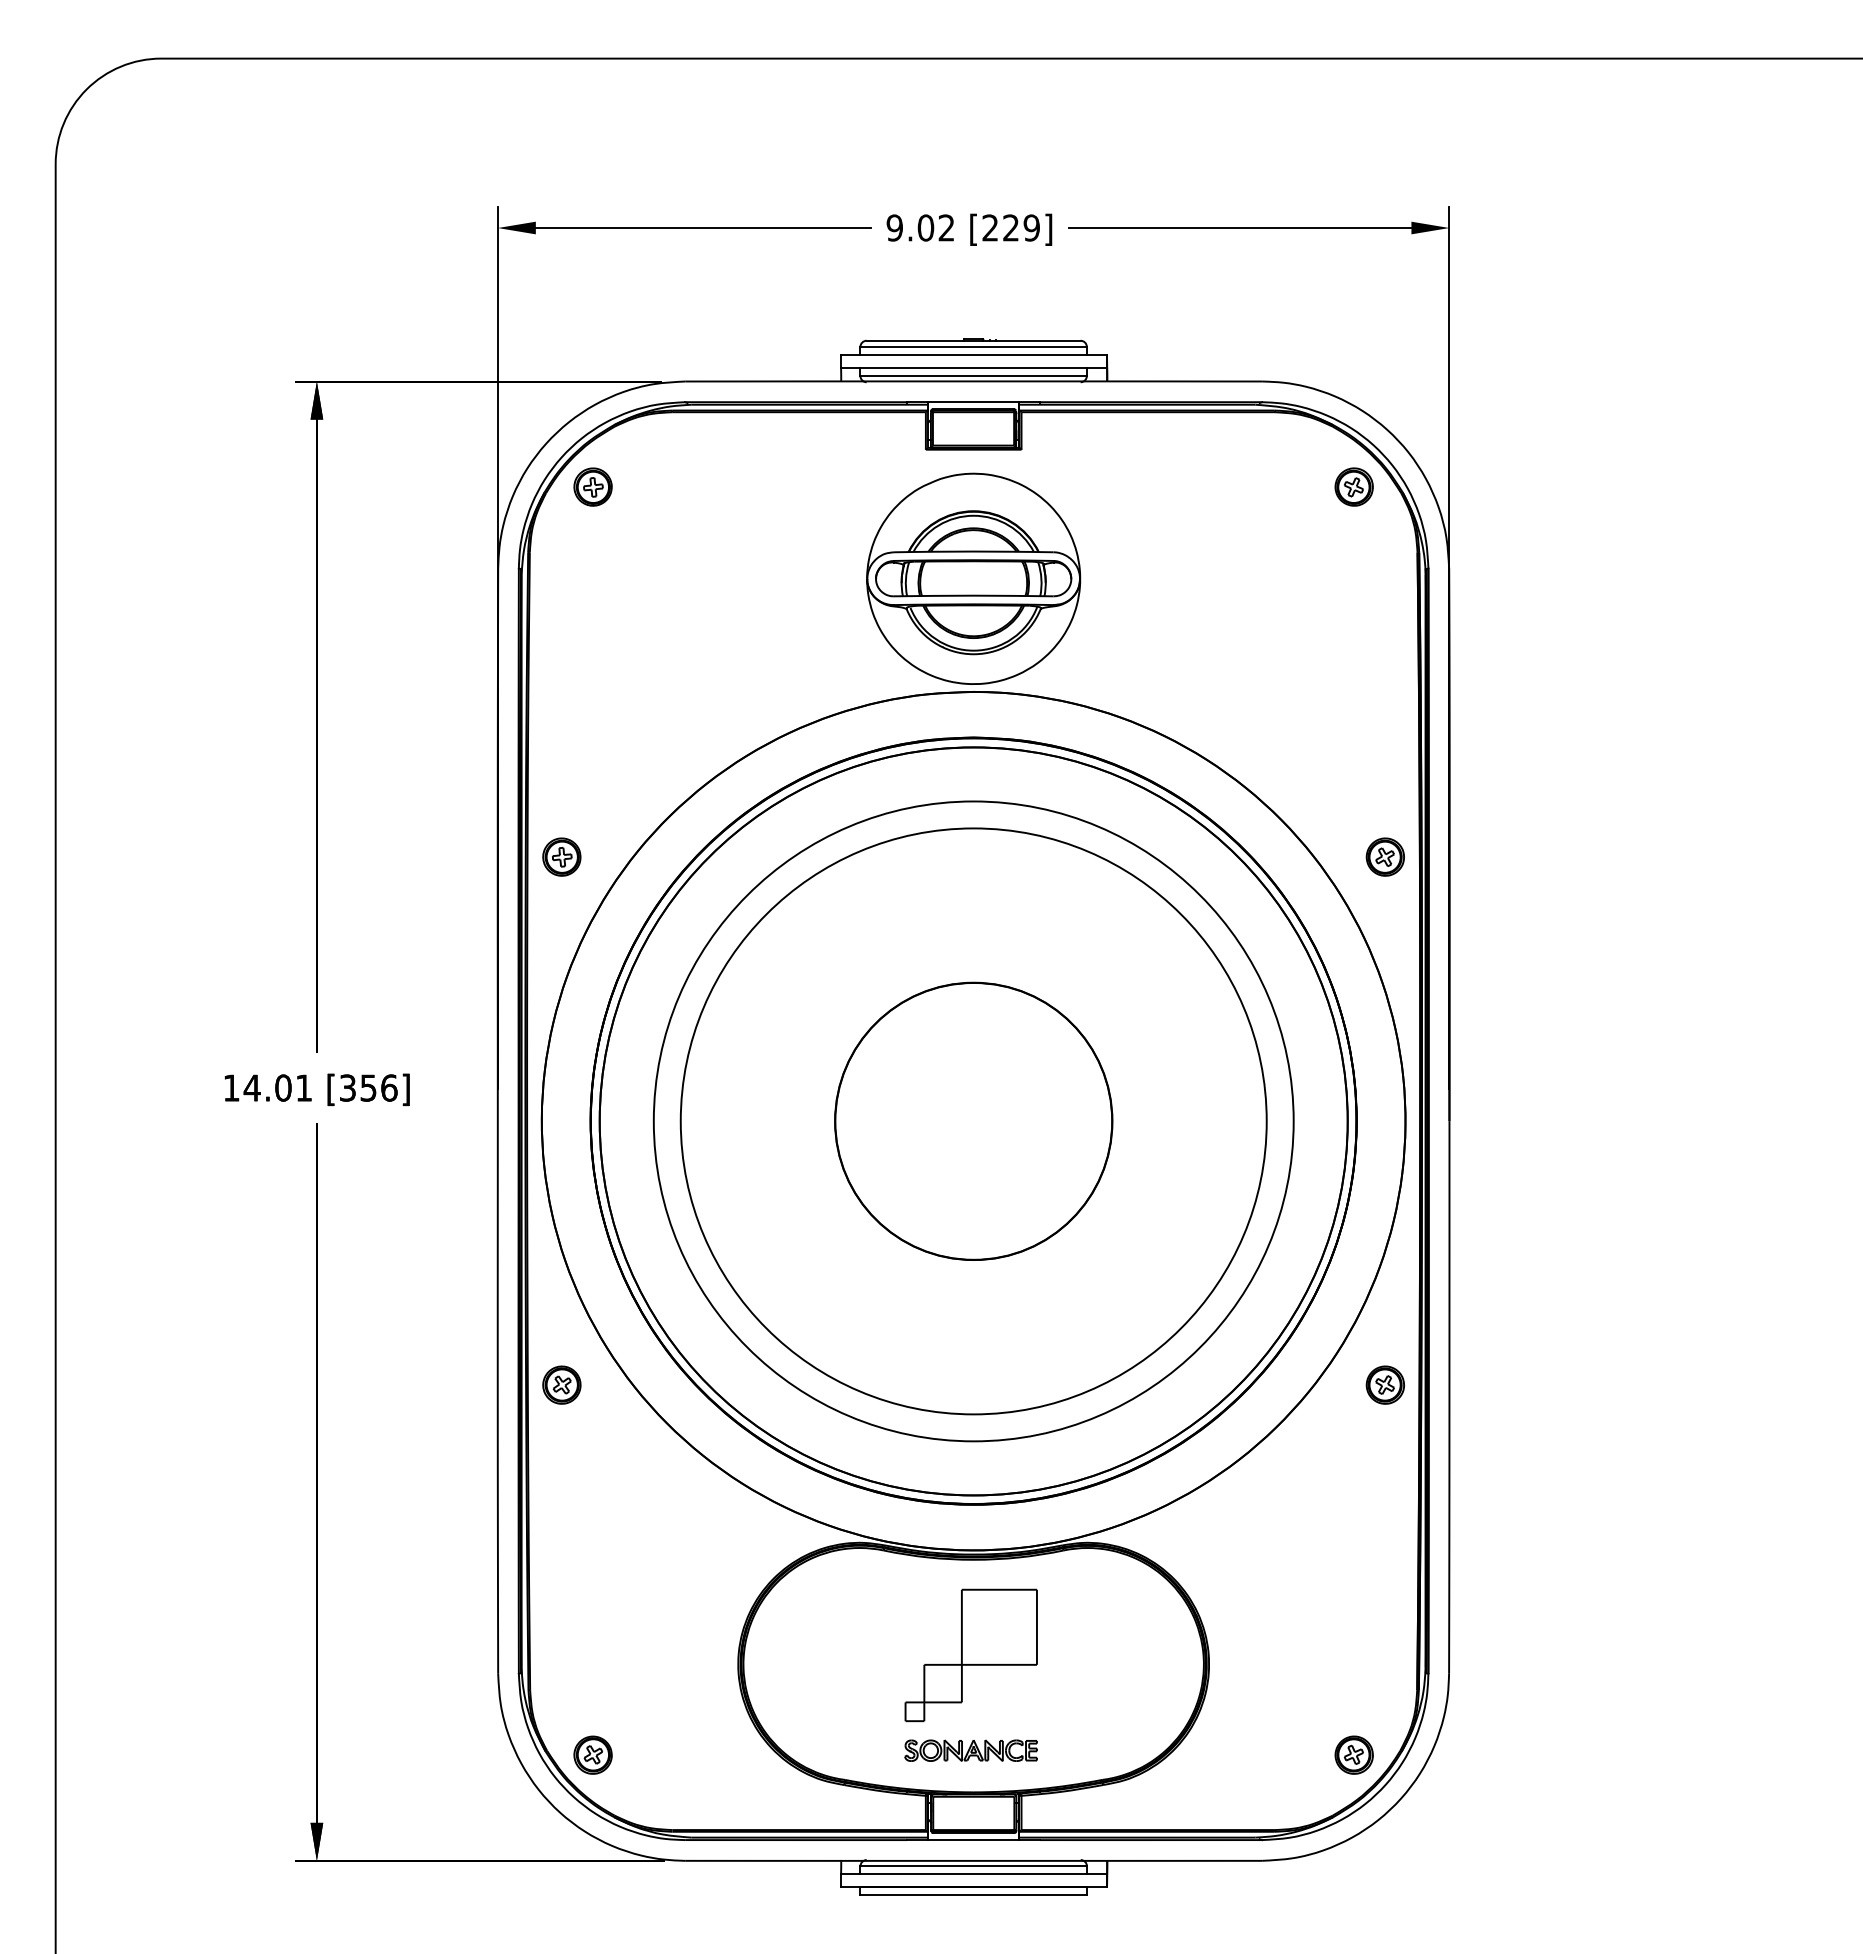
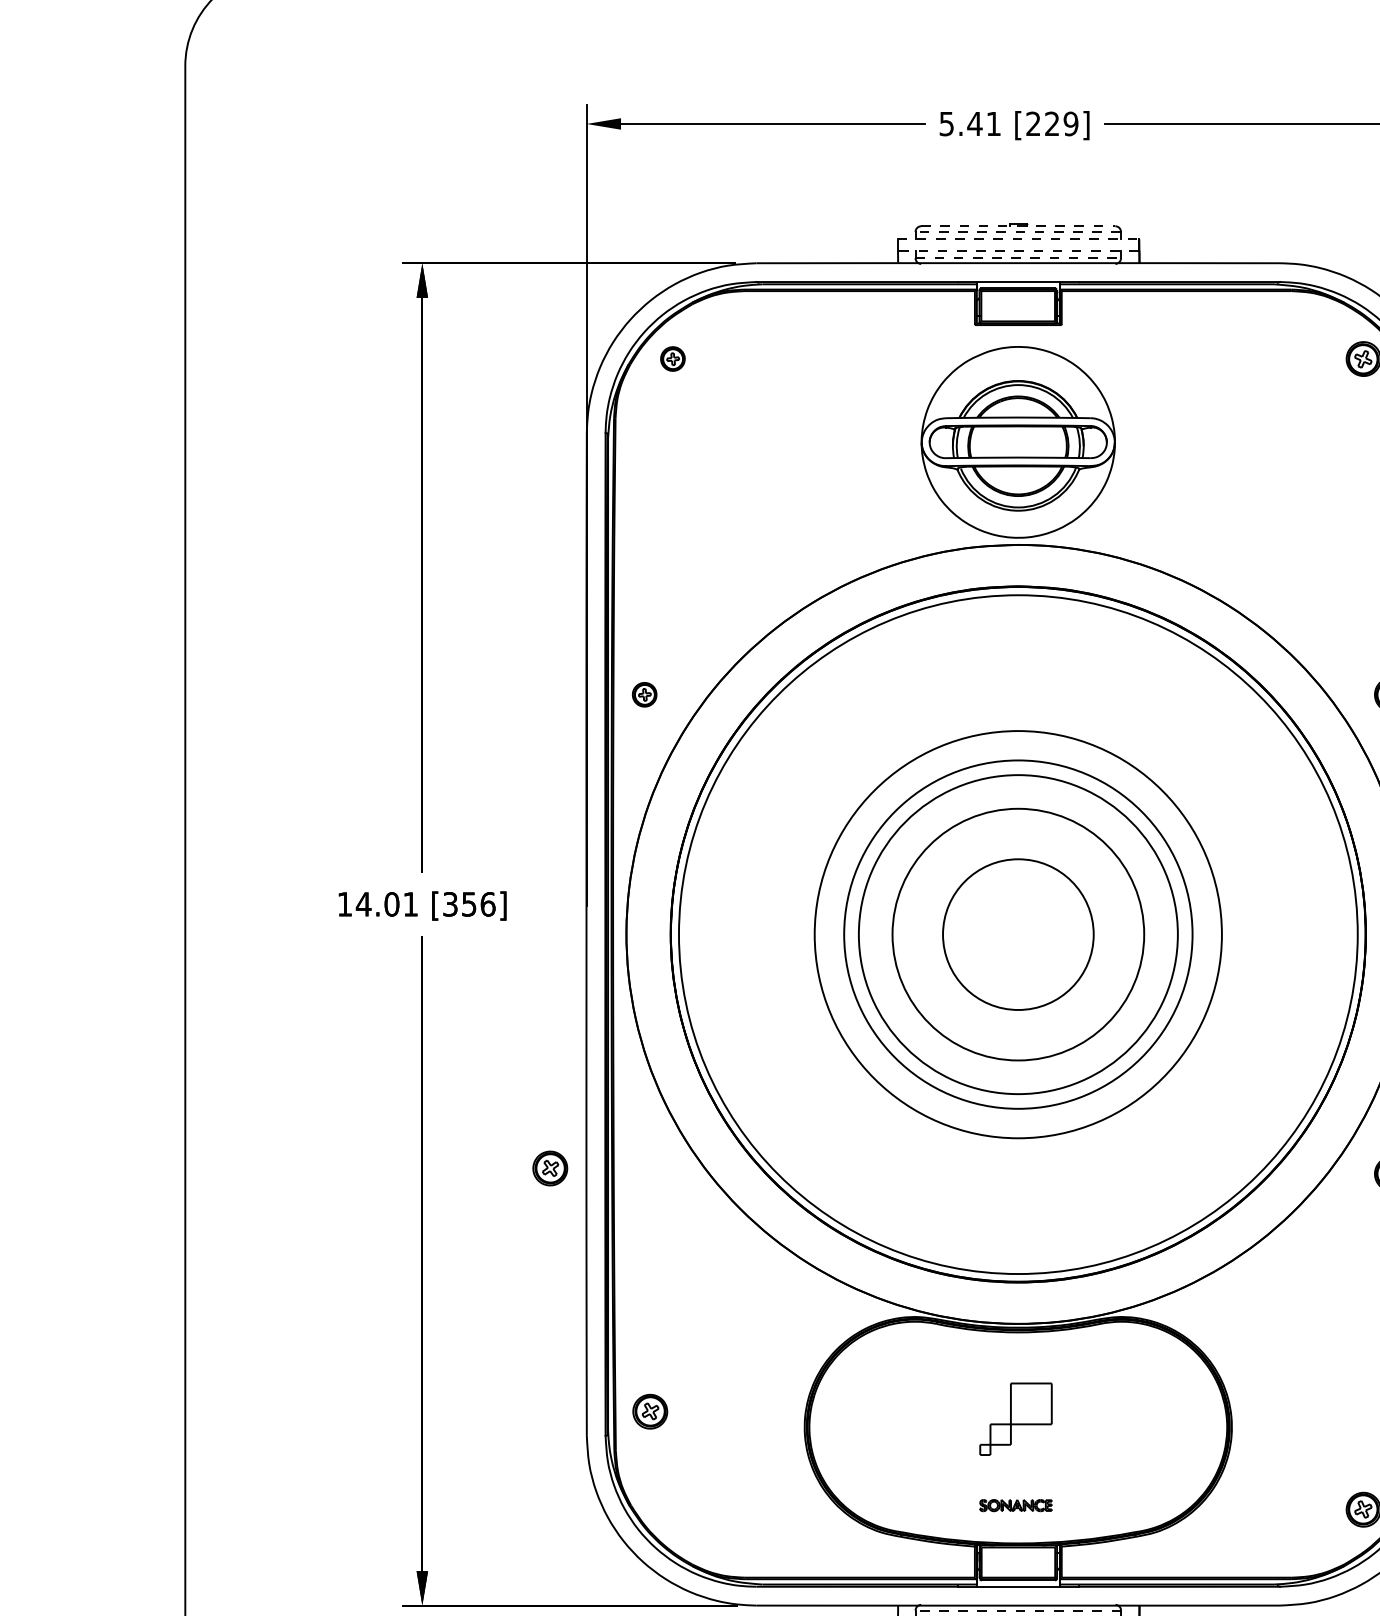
text: (920, 227) -> (970, 123), 9.02 -> 5.41
line: (973, 340) -> (1018, 226), solid -> dashed
line: (973, 346) -> (1018, 231), solid -> dashed
line: (973, 355) -> (1018, 239), solid -> dashed
line: (973, 367) -> (1018, 250), solid -> dashed
line: (974, 376) -> (1019, 258), solid -> dashed
part: (592, 486) -> (672, 358), size x0.7
part: (561, 856) -> (644, 694), size x0.7
circle: (973, 1121) -> (1018, 934), size x0.6
circle: (973, 1121) -> (1018, 934), size x0.6
circle: (973, 1121) -> (1018, 934), size x0.6
circle: (973, 1121) -> (1018, 934), size x0.6
part: (561, 1384) -> (549, 1167), moved
part: (970, 1655) -> (1015, 1419), size x0.6
part: (970, 1750) -> (1015, 1505), size x0.6
part: (592, 1754) -> (649, 1411), moved
line: (973, 1866) -> (1018, 1610), solid -> dashed

